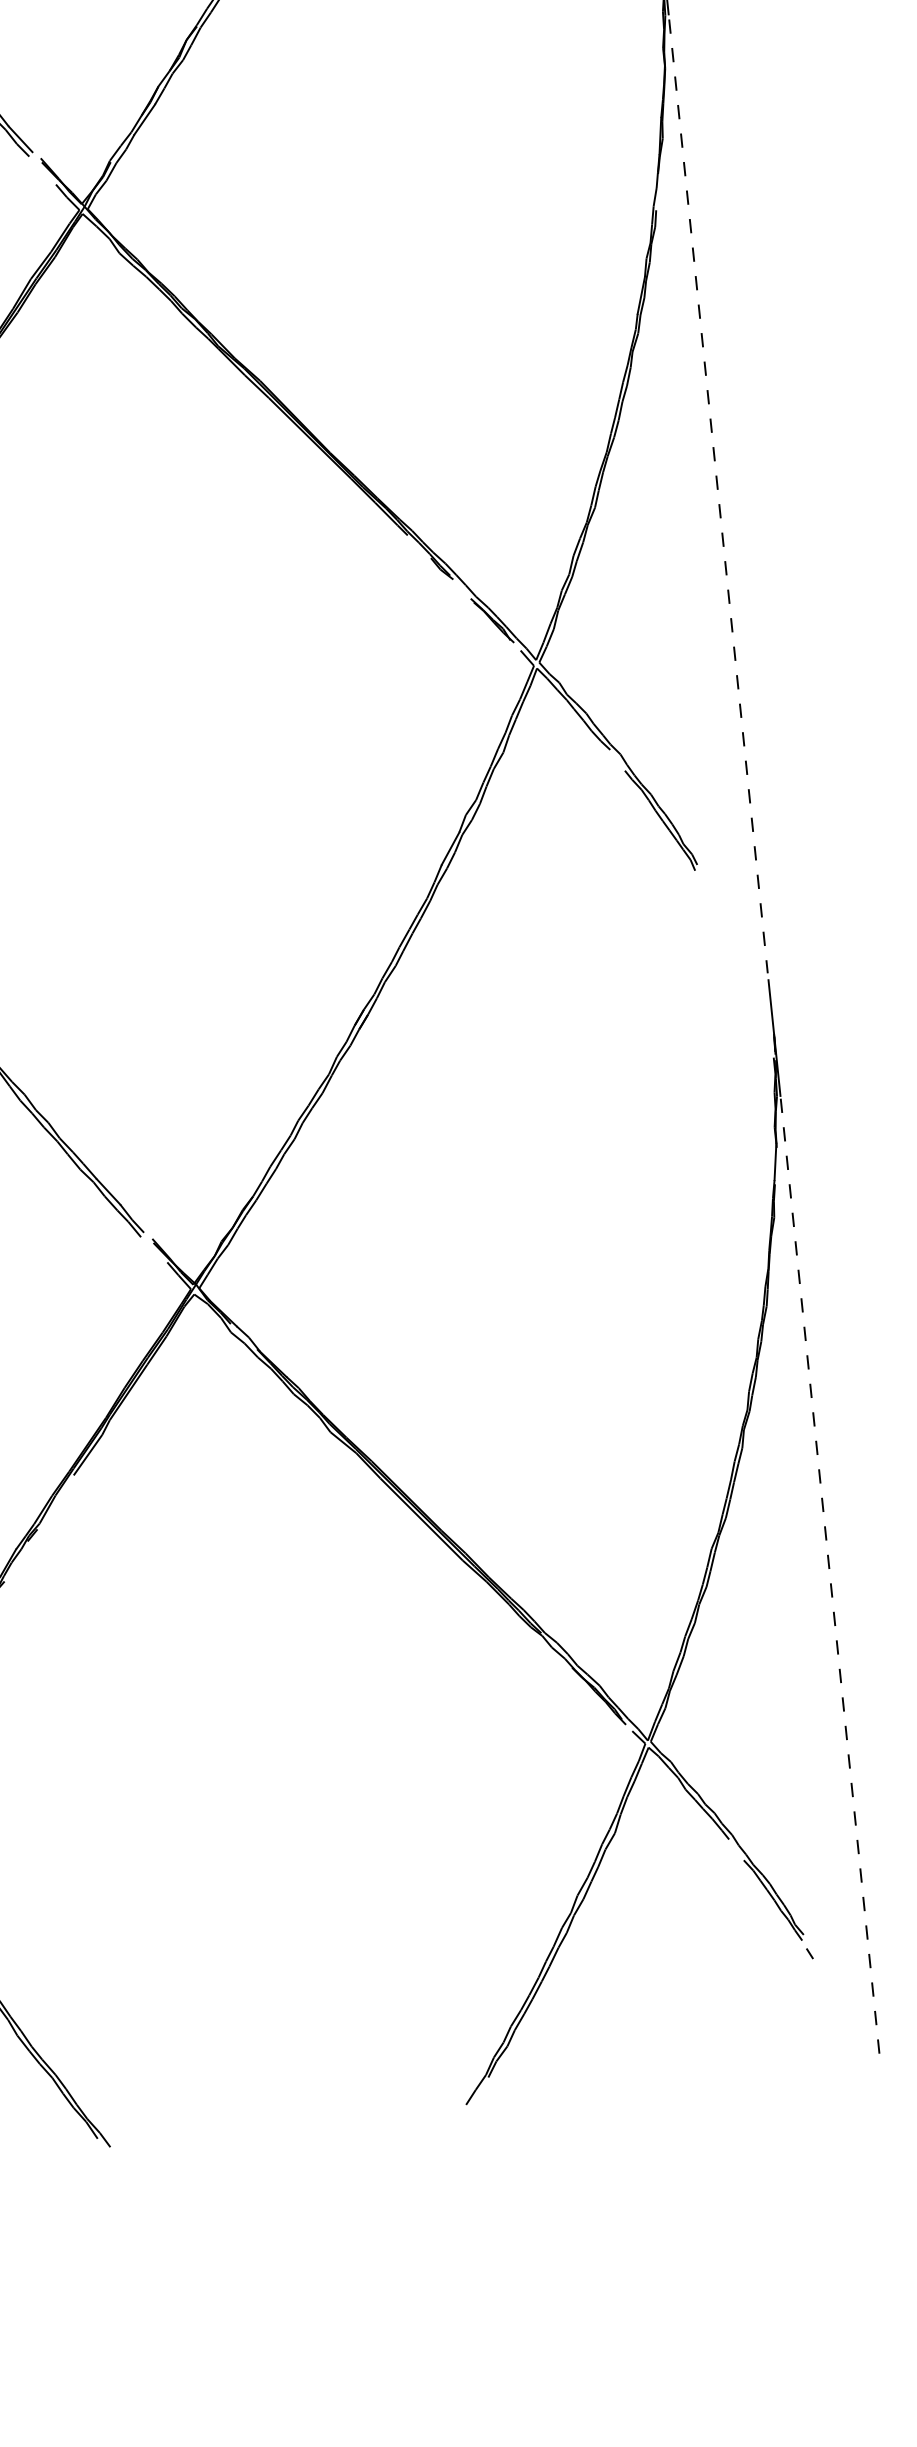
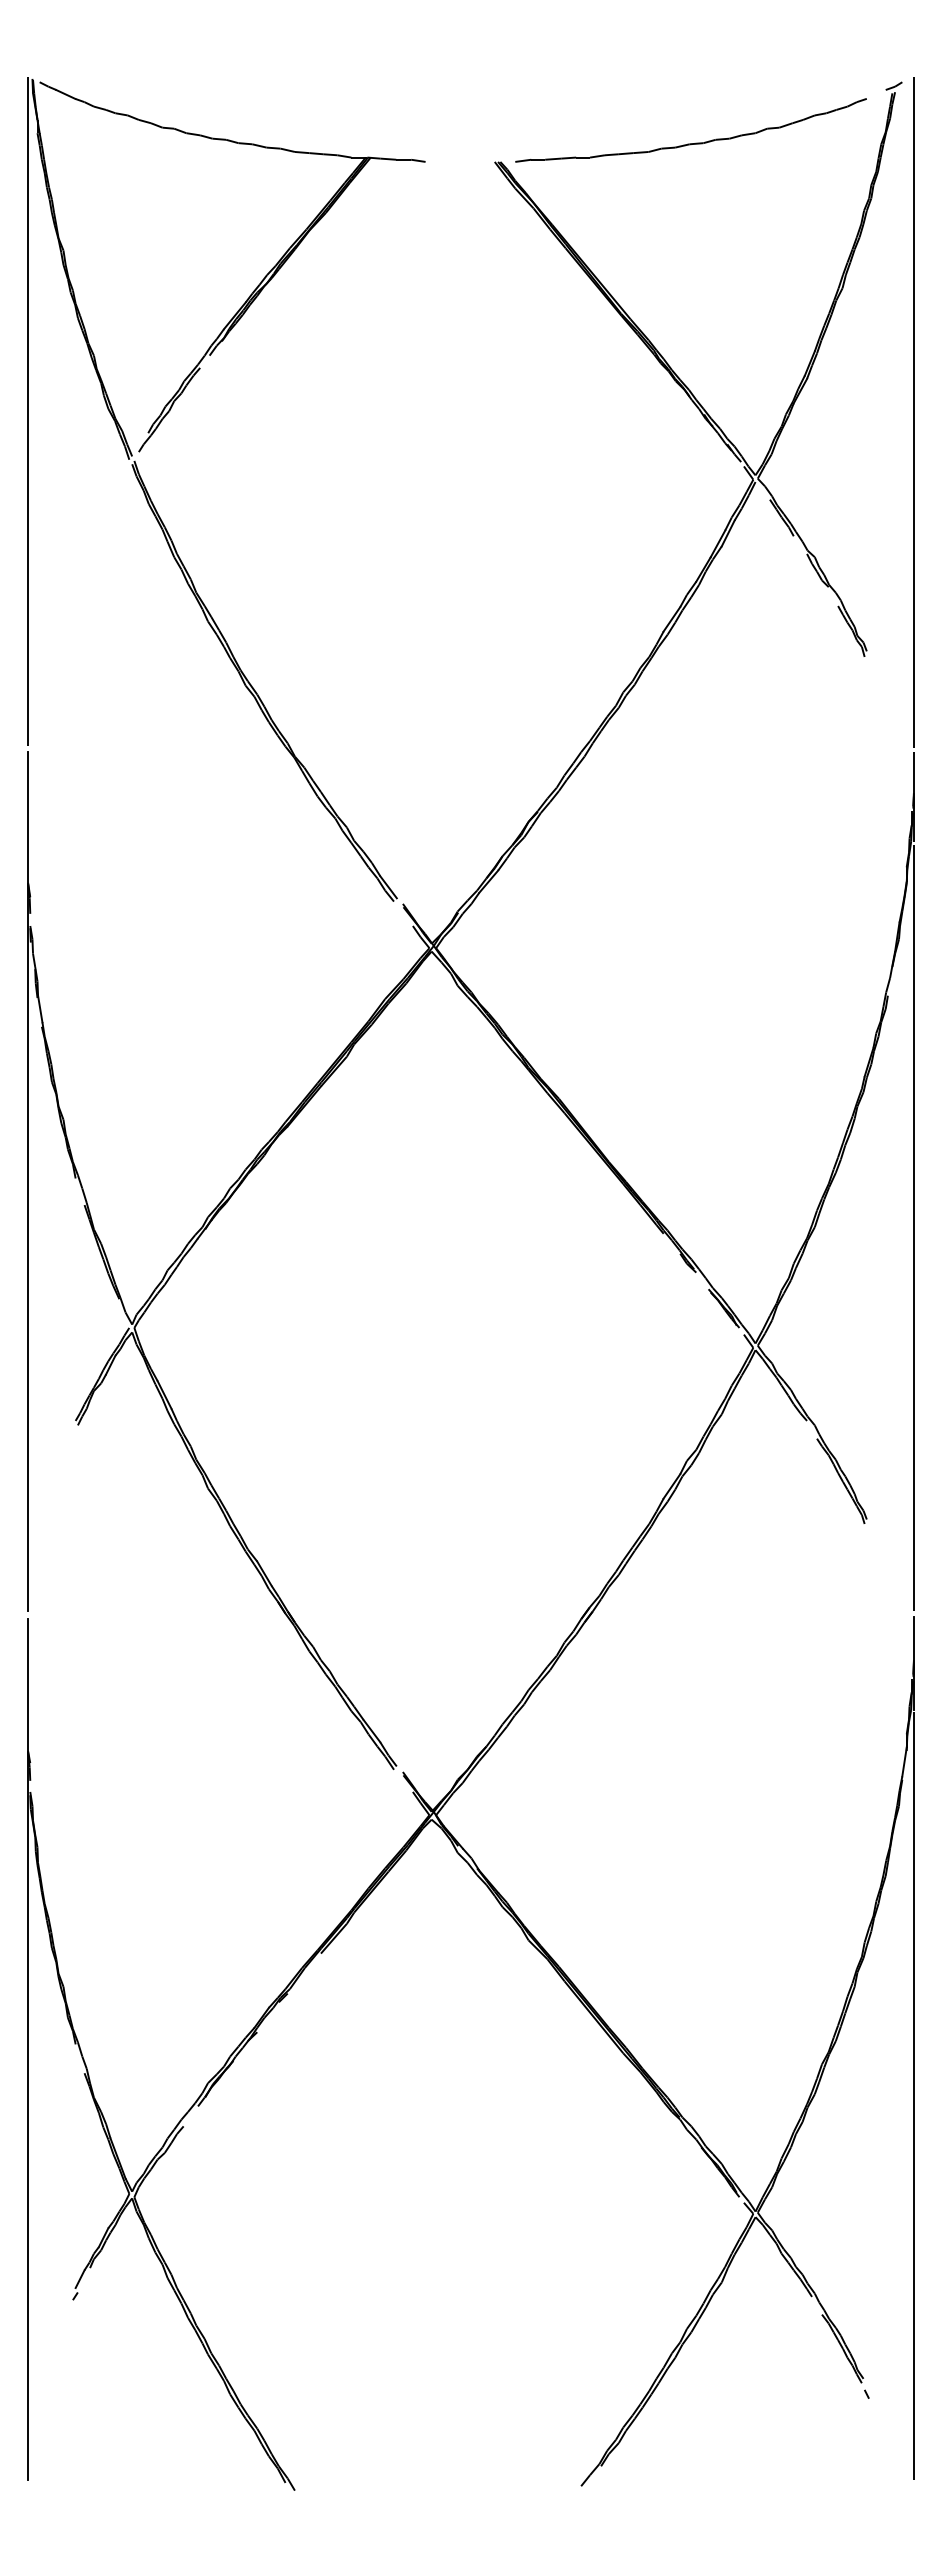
line: (718, 496) -> (913, 1228), dashed -> solid
line: (829, 1575) -> (913, 2095), dashed -> solid

